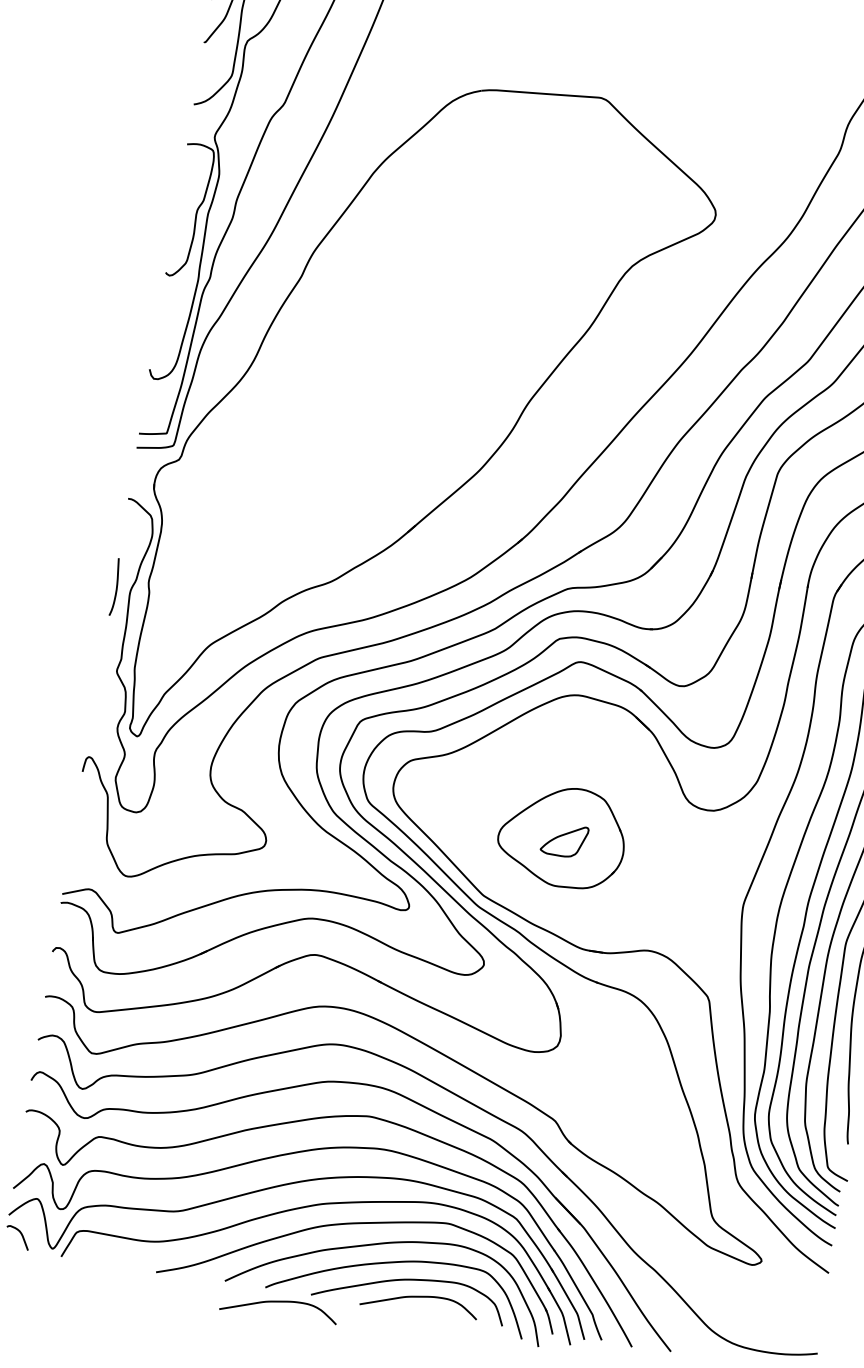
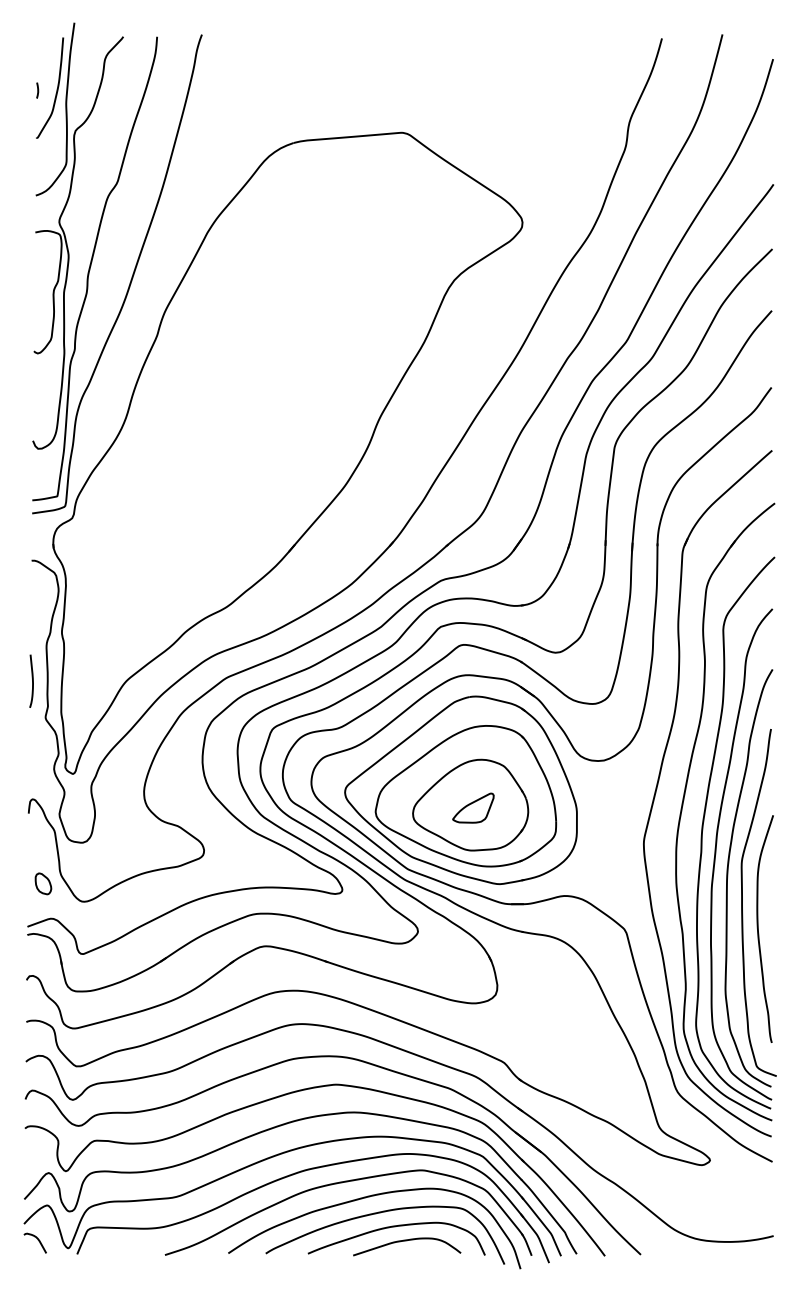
curve: (116, 586) -> (32, 680), moved
part: (553, 818) -> (460, 789), added
part: (86, 849) -> (43, 883), added
curve: (280, 1303) -> (281, 1265), removed

